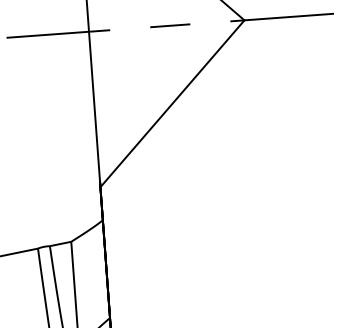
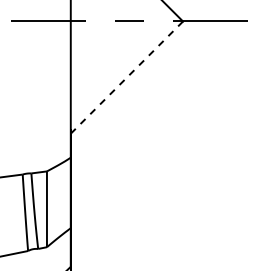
line: (173, 103) -> (127, 77), solid -> dashed

